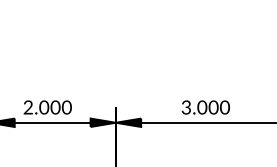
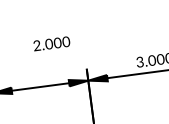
text: (47, 107) -> (51, 43), moved

